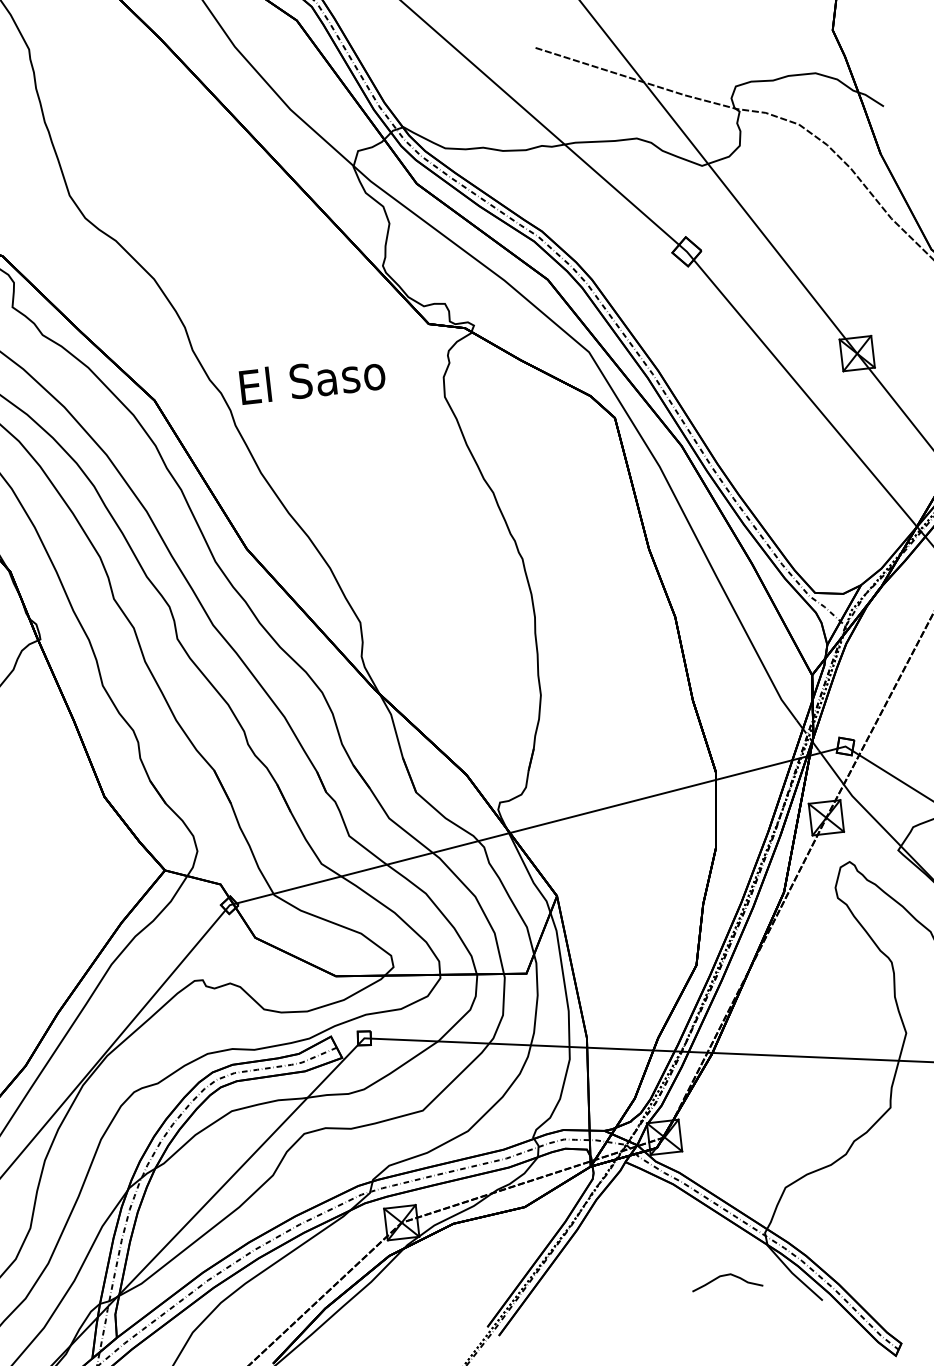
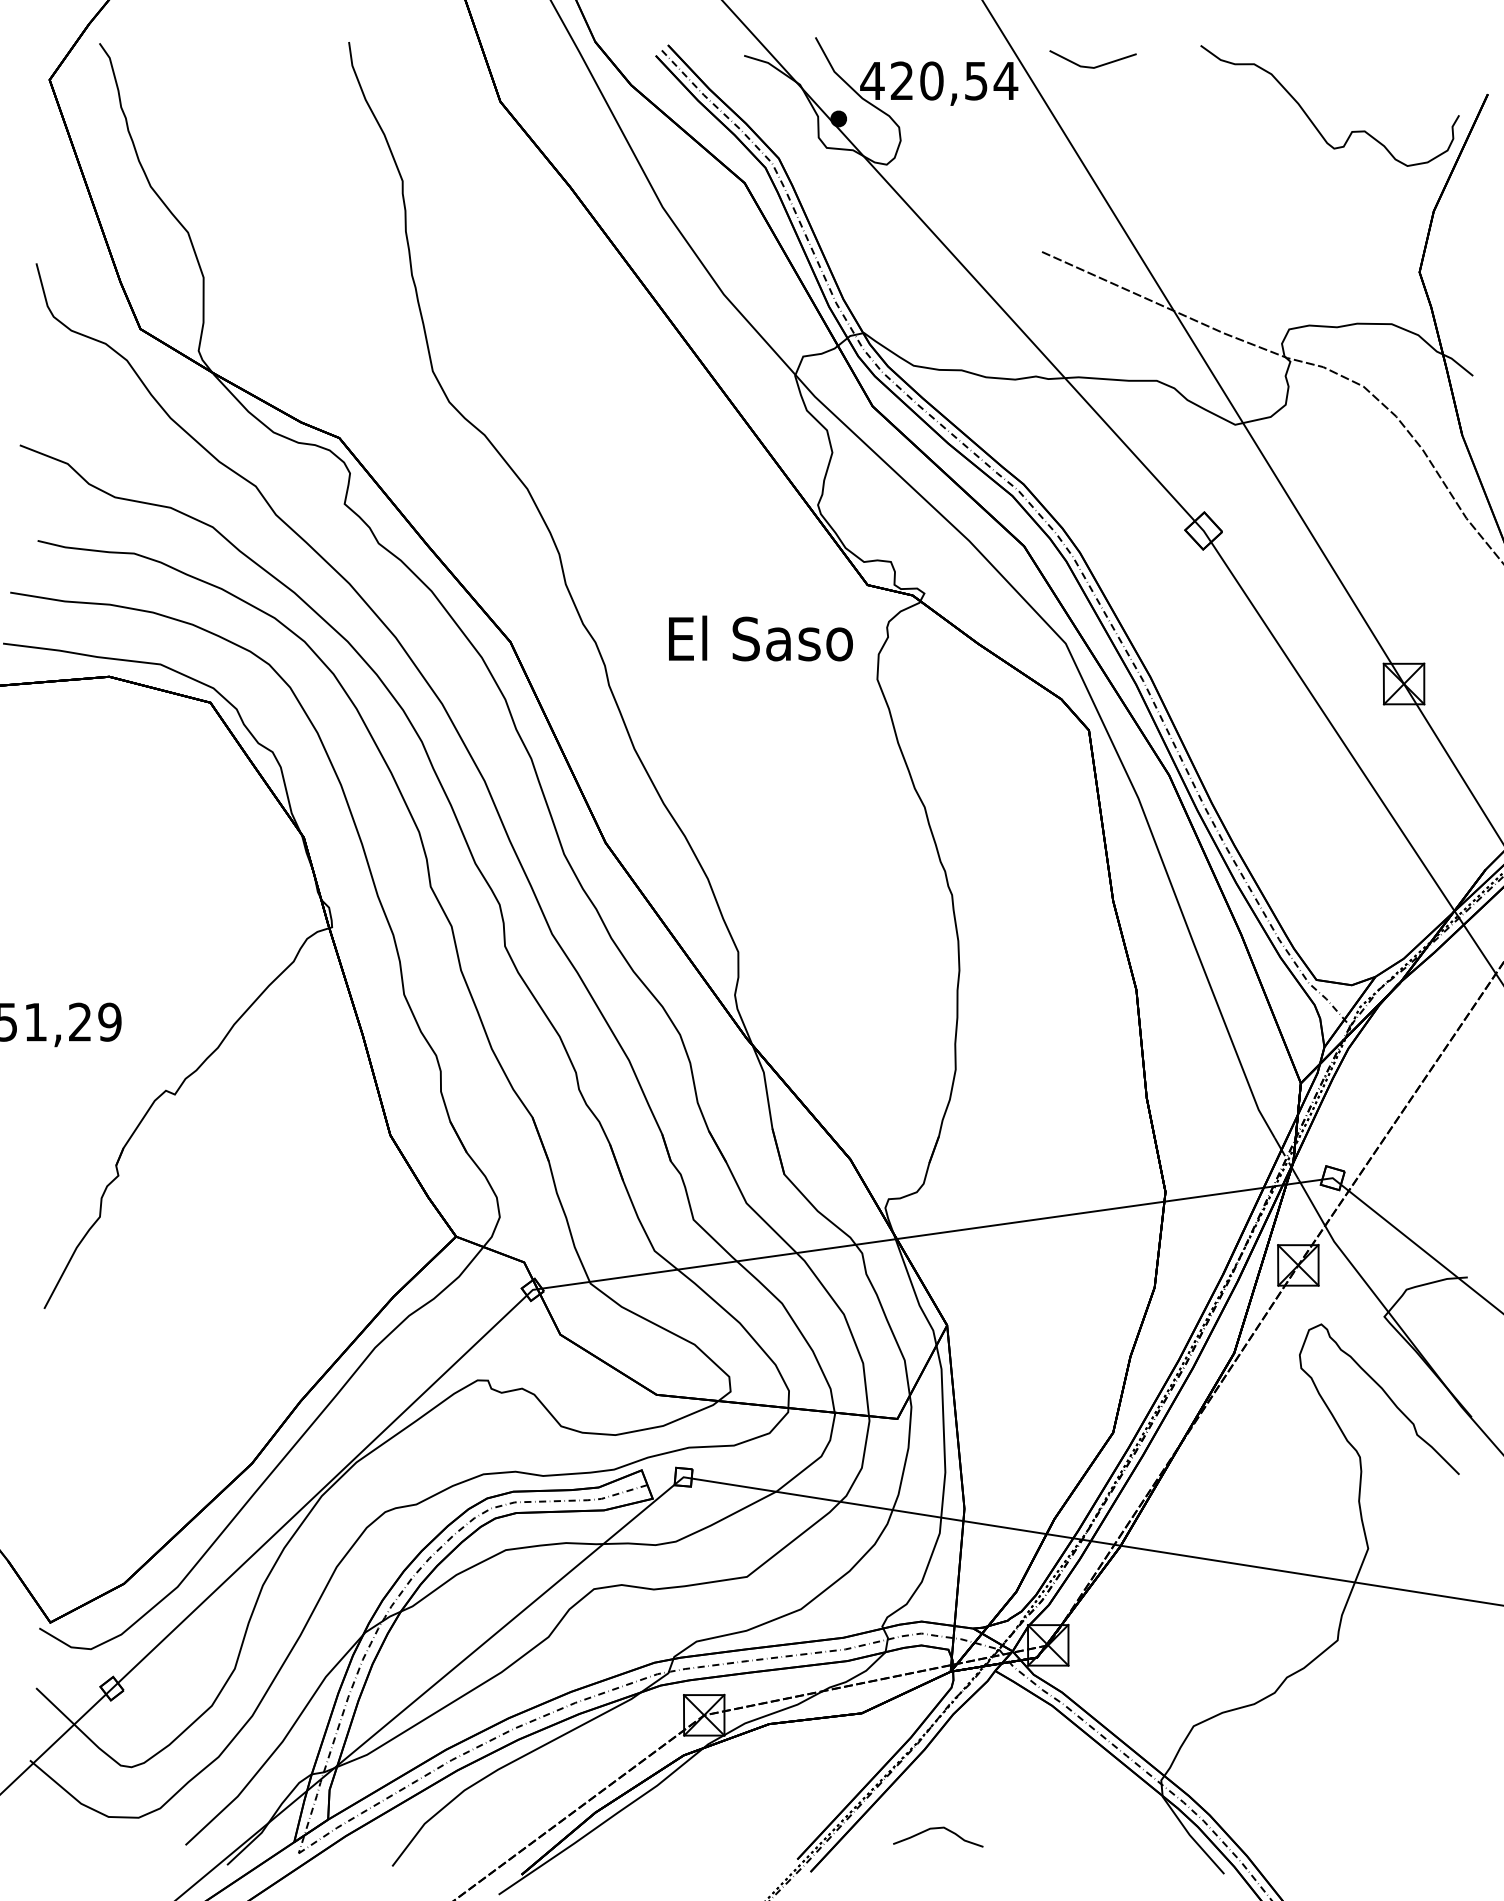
text: (312, 379) -> (760, 638), moved
curve: (725, 1276) -> (936, 1829), moved

